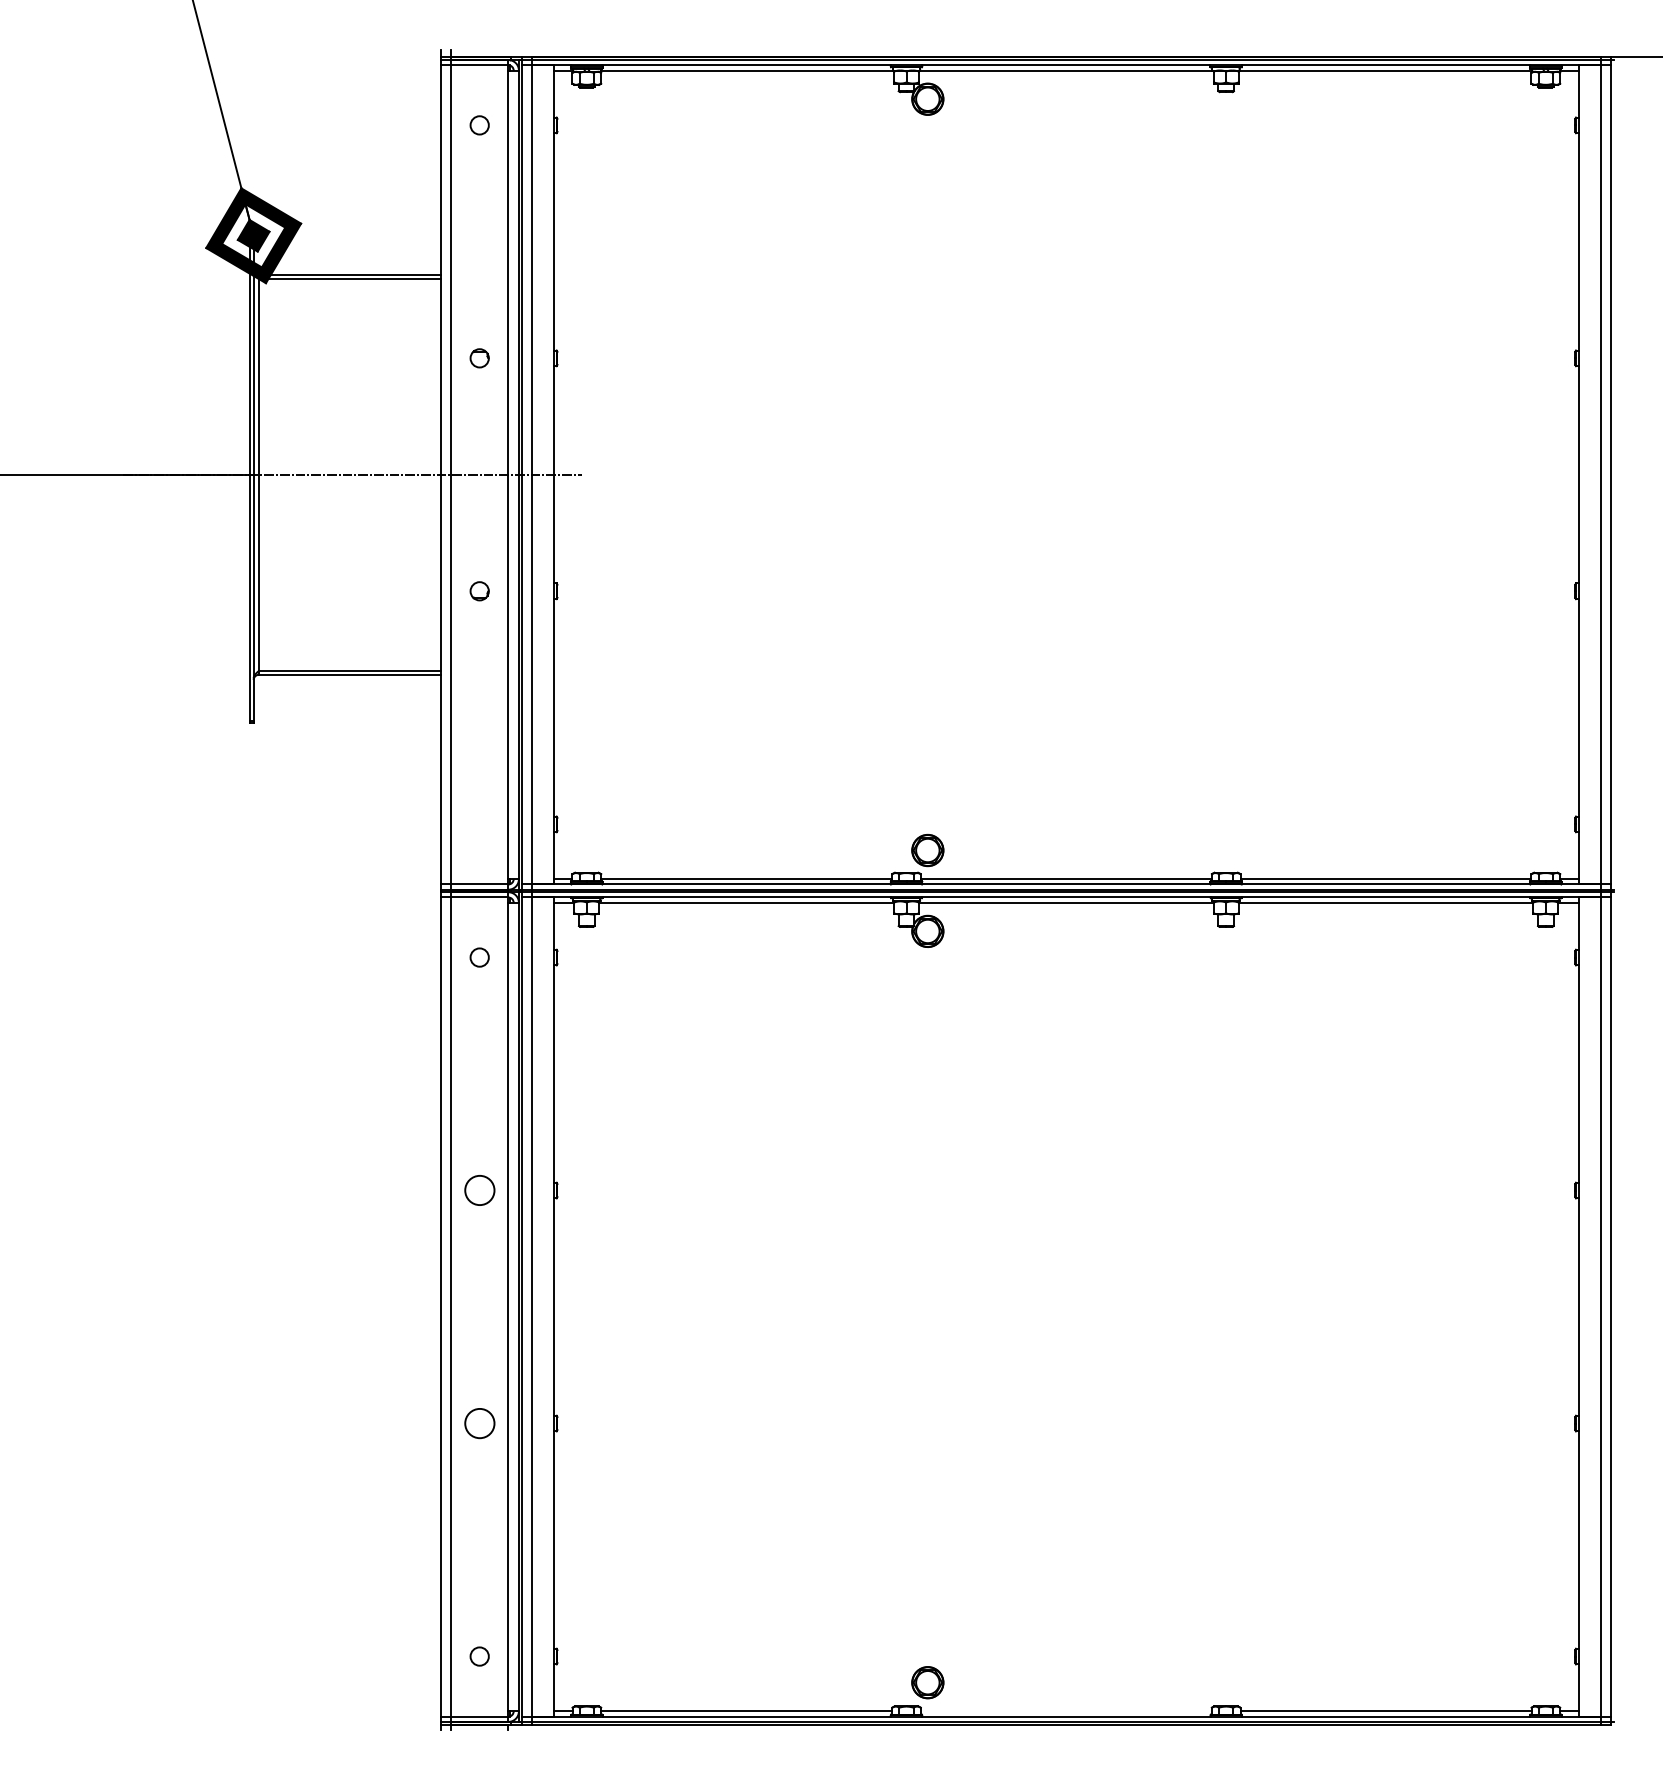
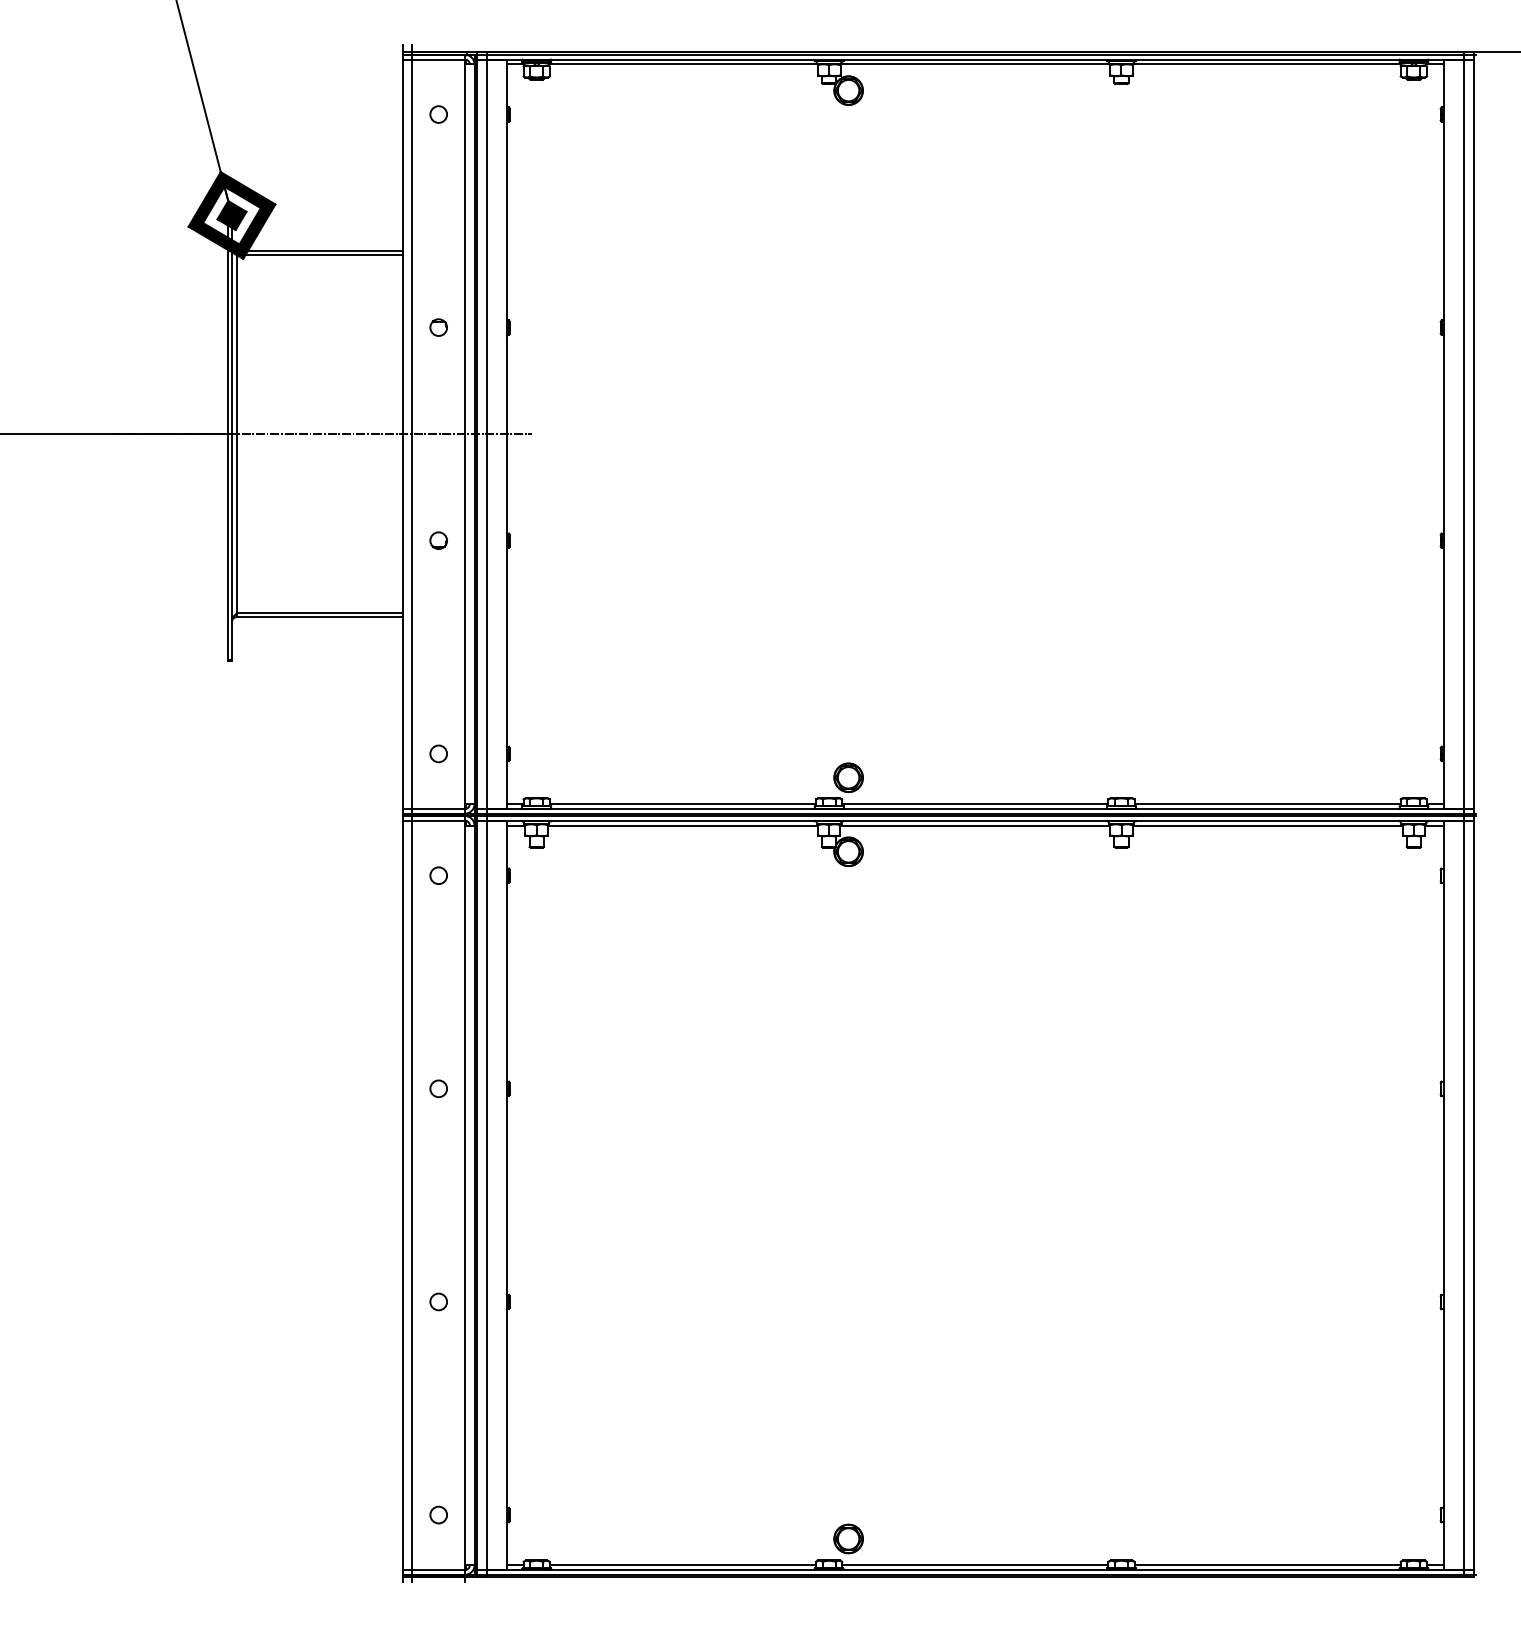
circle: (479, 823) -> (438, 753), added
circle: (479, 1190) -> (438, 1088), size x0.62
circle: (479, 1423) -> (438, 1301), size x0.62
line: (1066, 1711) -> (975, 1565), added

